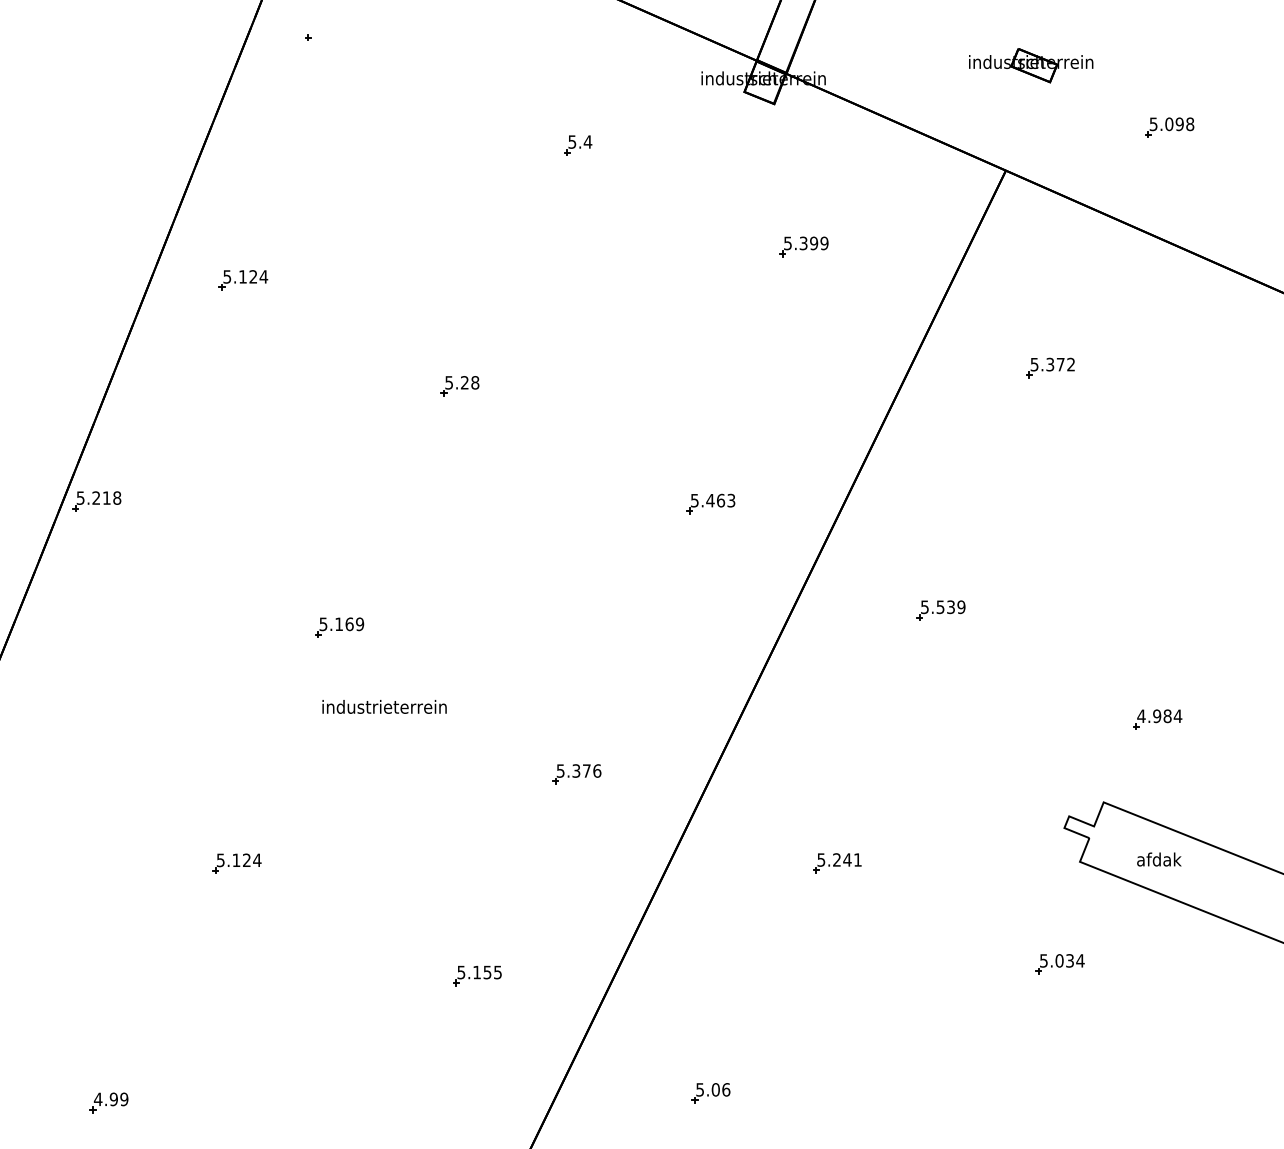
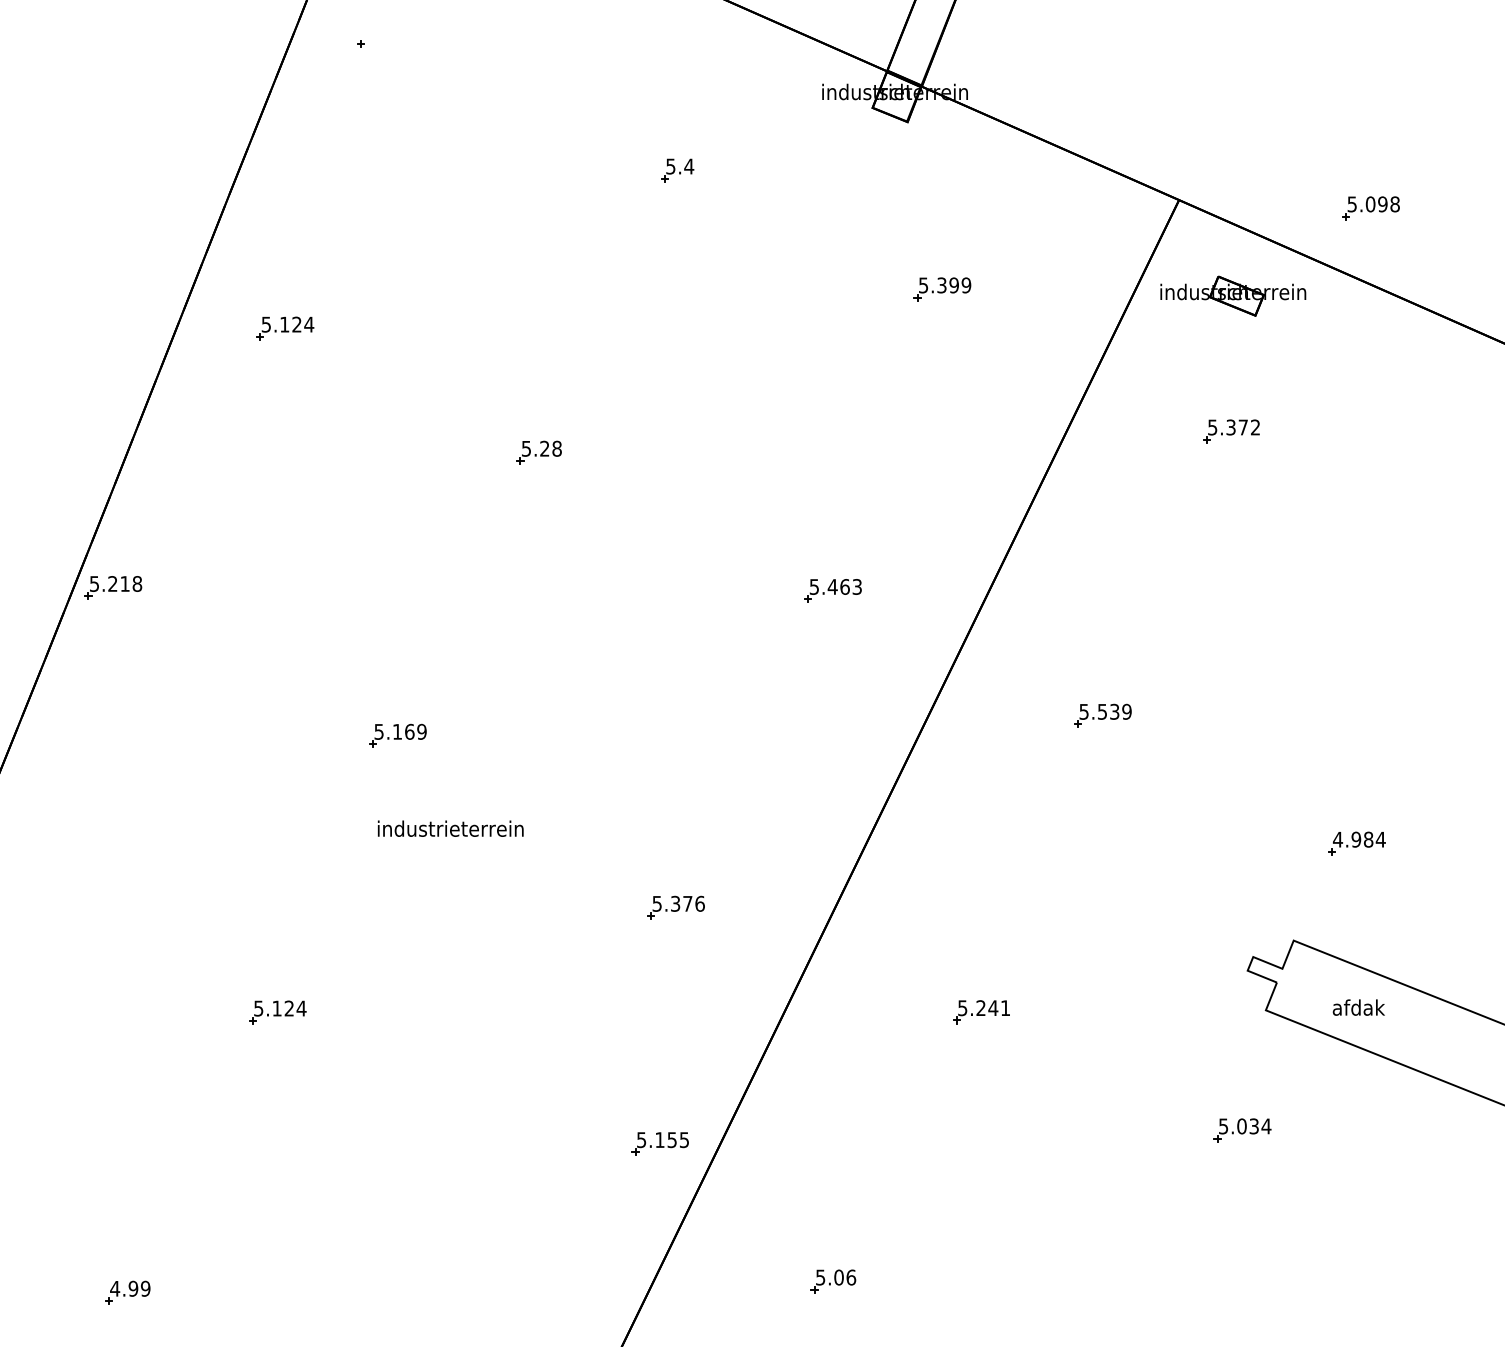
part: (1031, 65) -> (1233, 296), moved
part: (1169, 127) -> (1370, 208), moved
part: (477, 975) -> (660, 1143), moved

